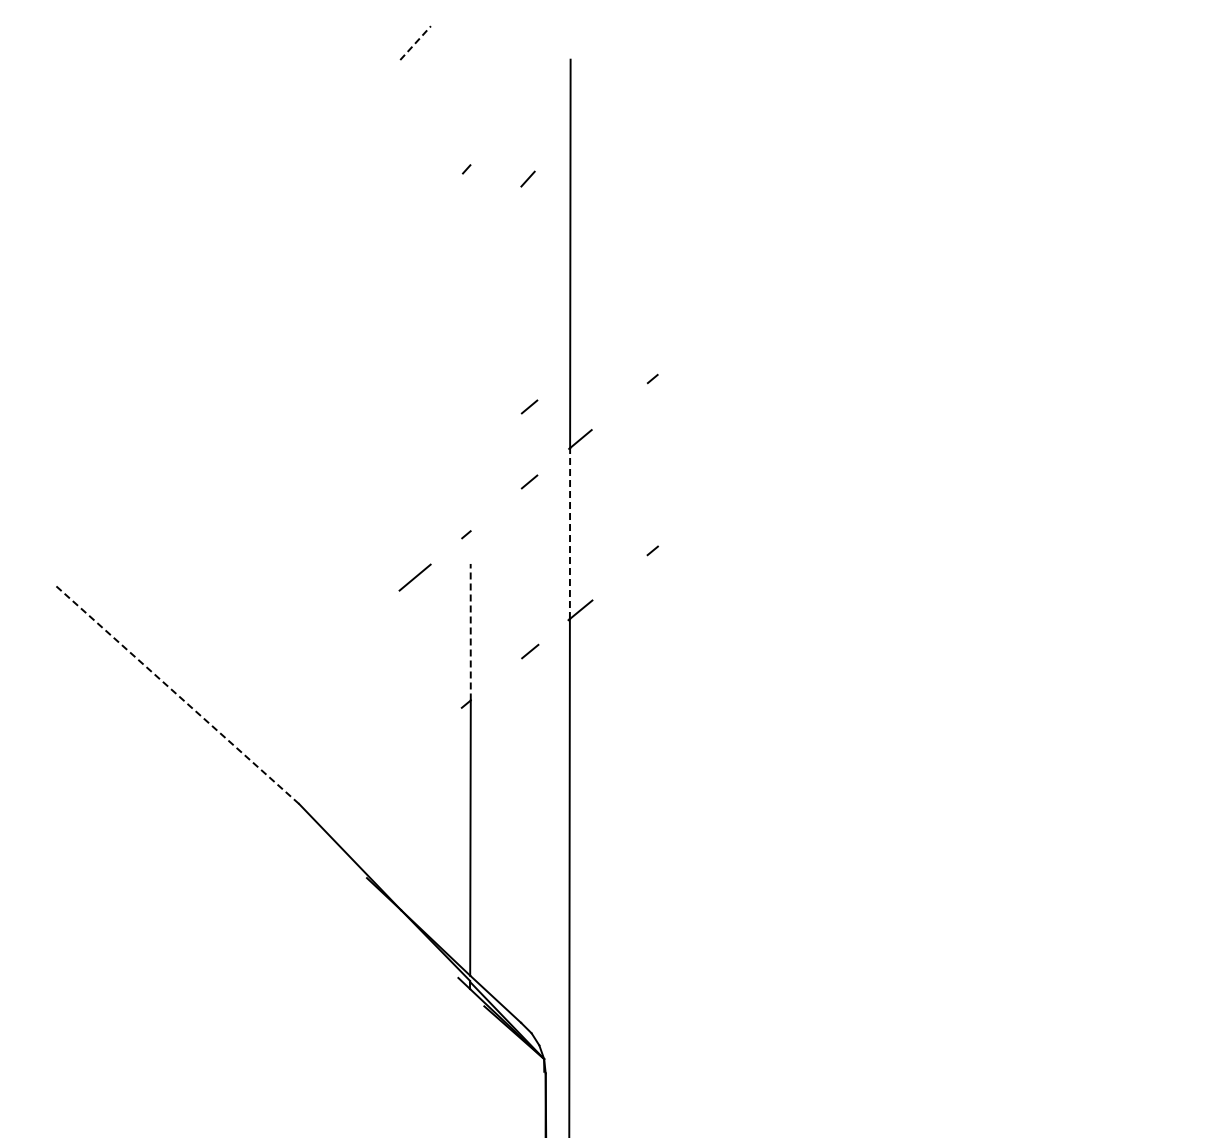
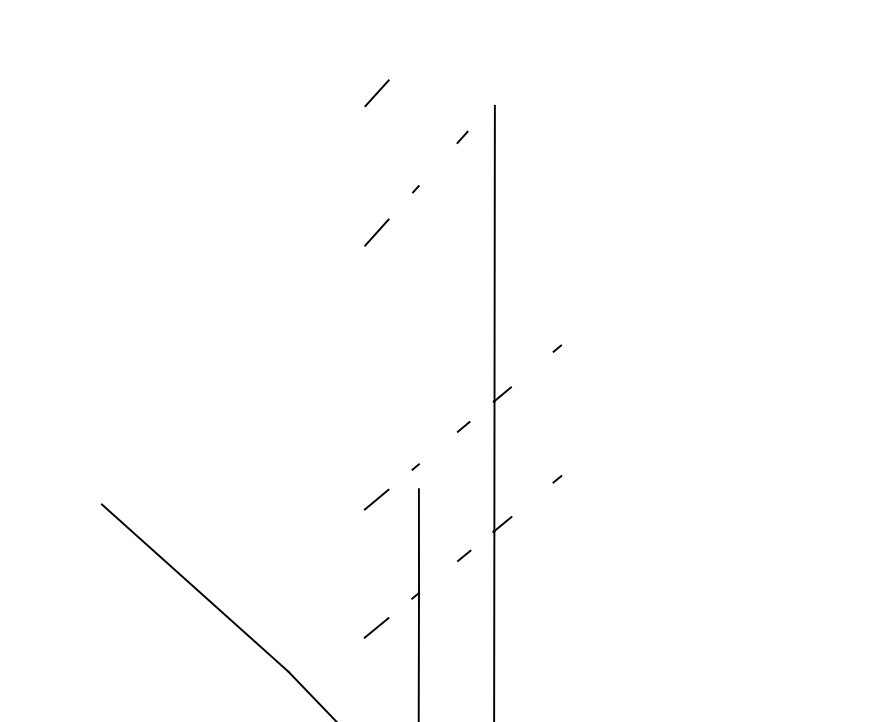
line: (415, 43) -> (376, 93), dashed -> solid
line: (527, 178) -> (462, 136), moved
line: (415, 226) -> (376, 232), added
line: (529, 406) -> (463, 369), removed
line: (570, 533) -> (494, 466), dashed -> solid
line: (470, 631) -> (418, 540), dashed -> solid
line: (176, 693) -> (195, 587), dashed -> solid
line: (414, 746) -> (376, 628), added

